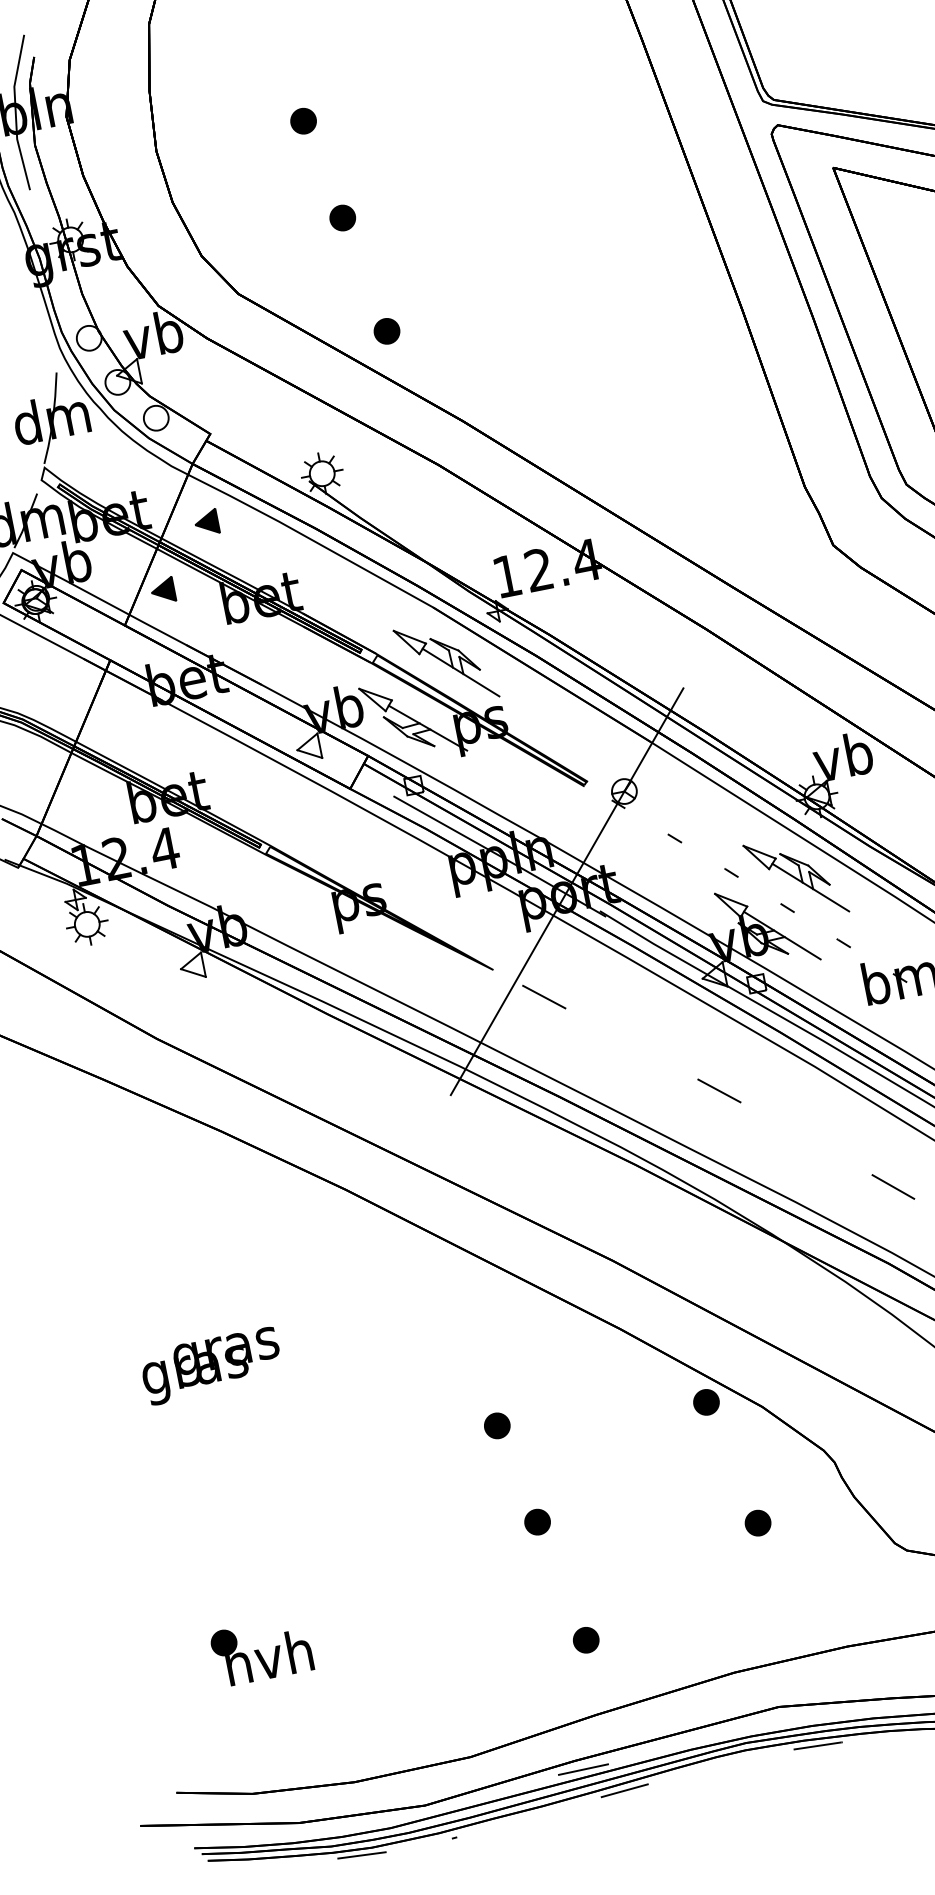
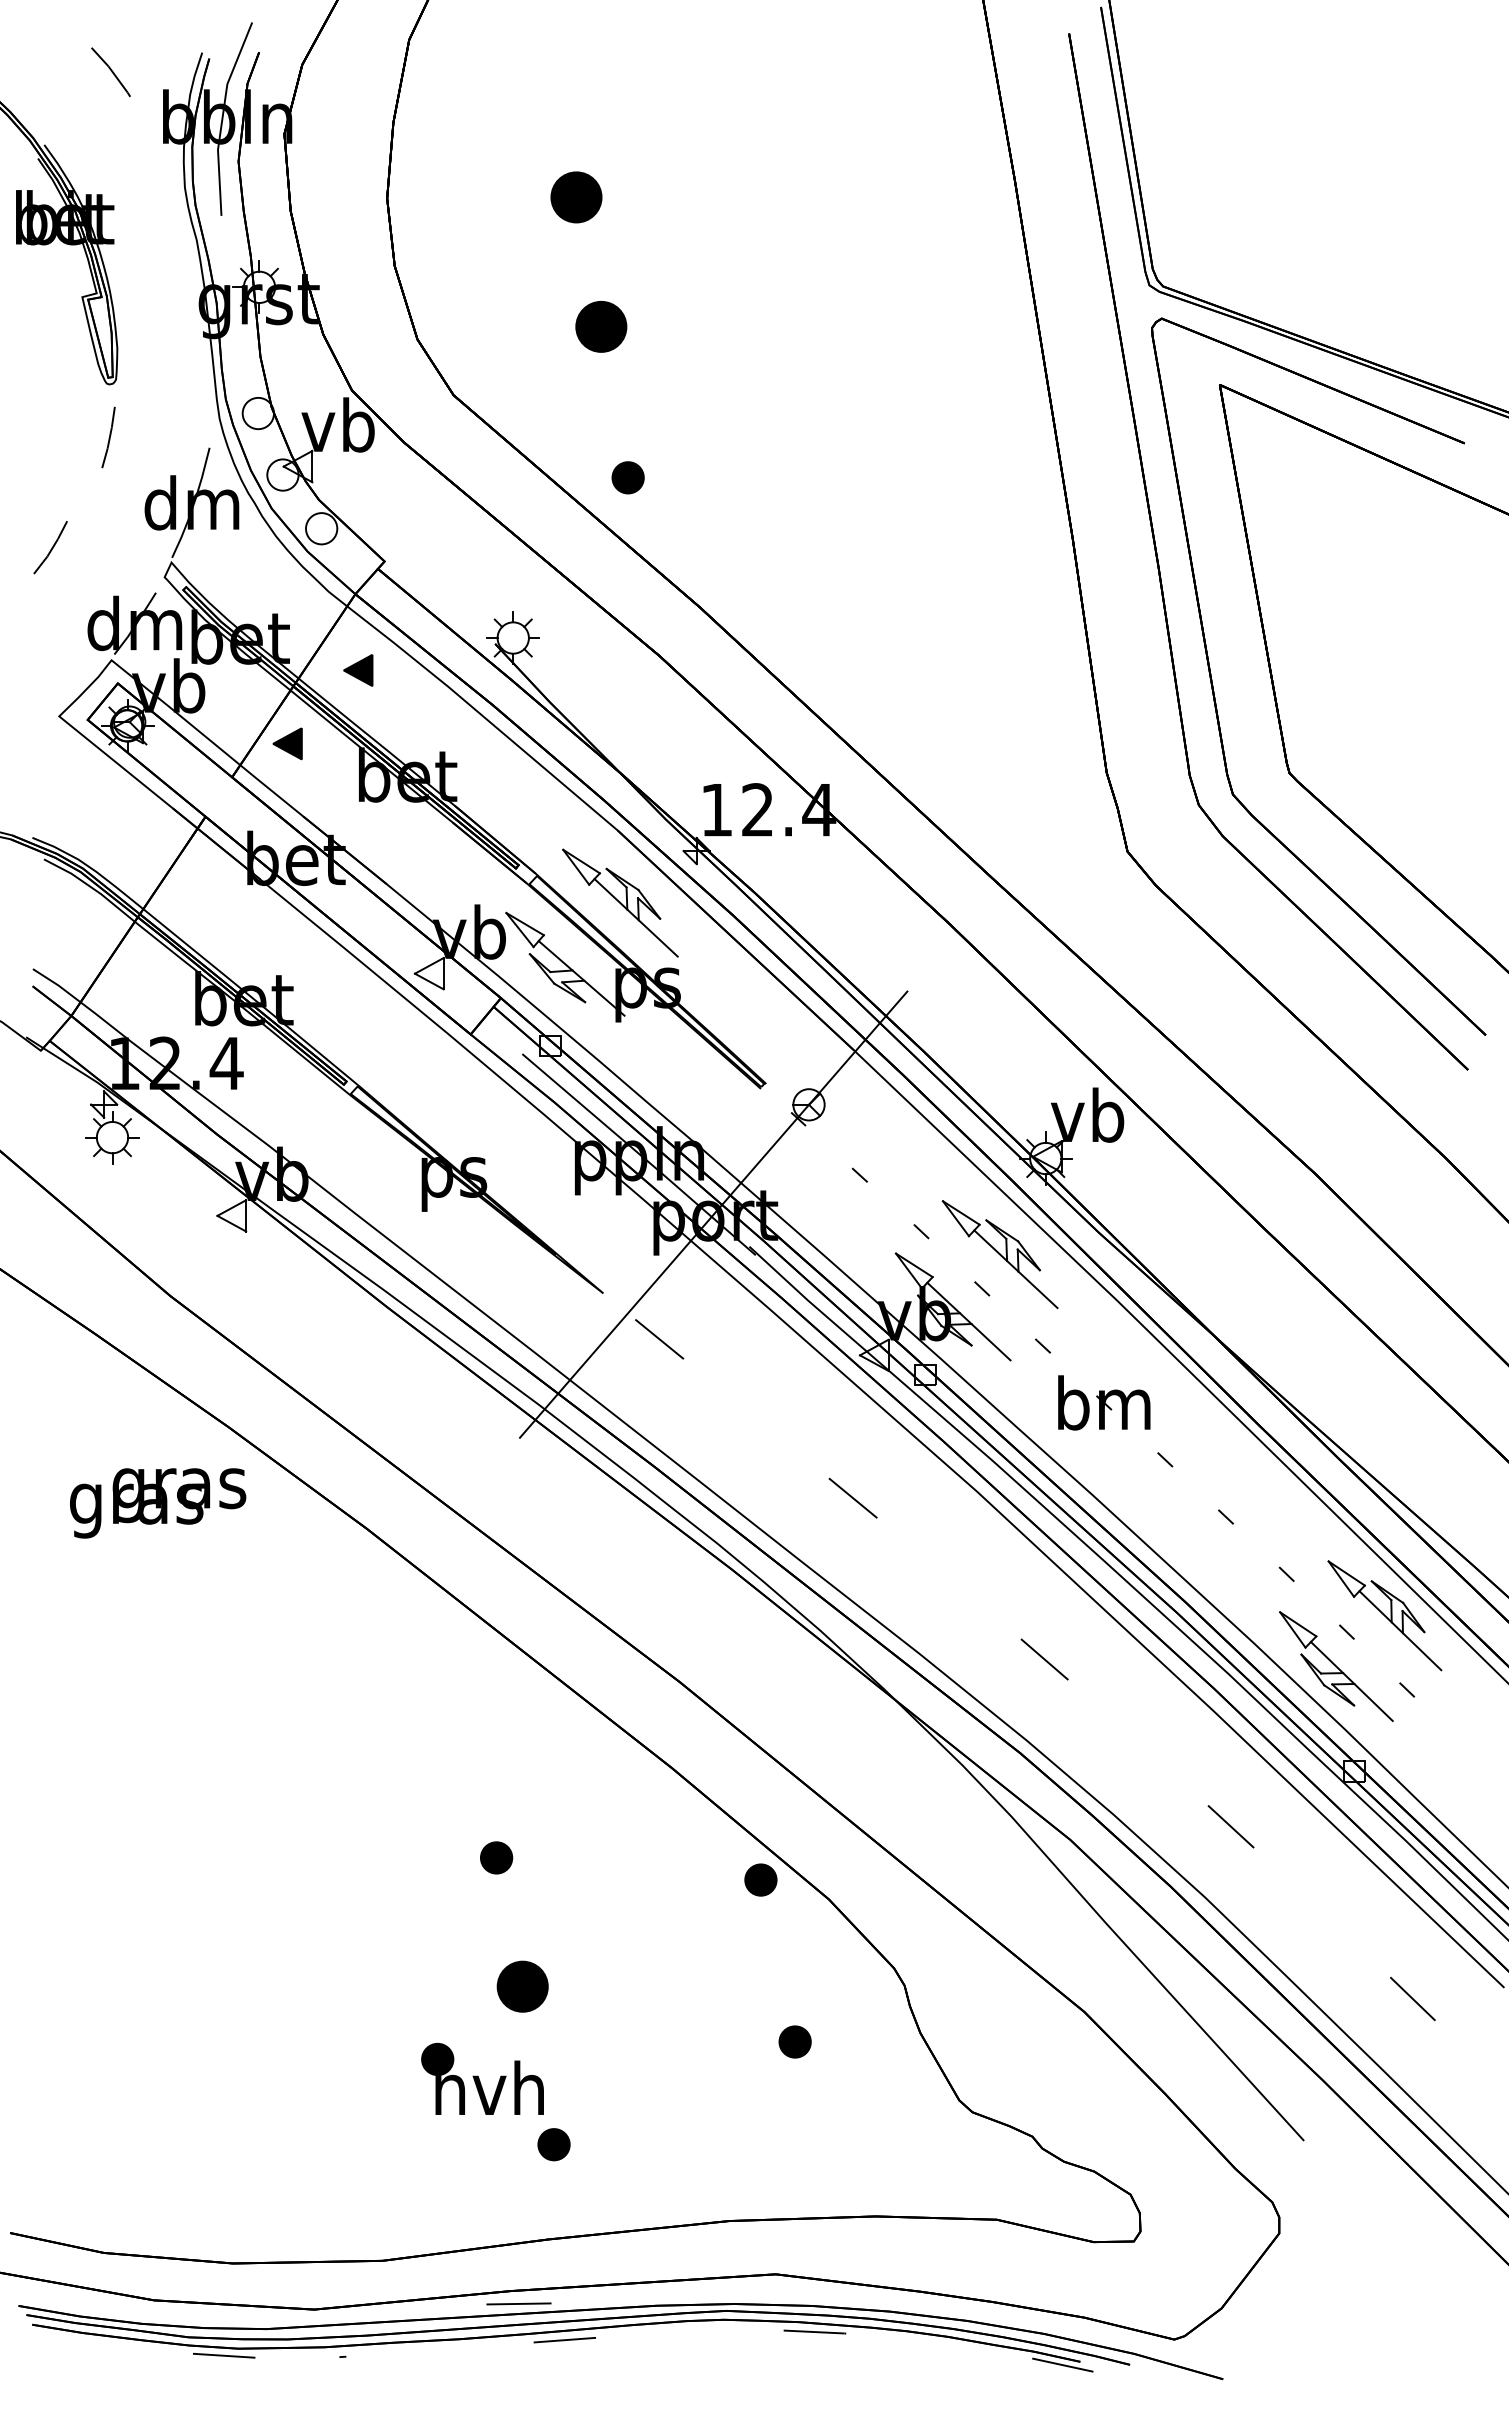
part: (303, 121) -> (576, 197), size x1.6
part: (342, 217) -> (600, 326), size x1.6
text: (212, 1366) -> (158, 1503), moved
part: (537, 1521) -> (522, 1986), size x1.6
part: (261, 1650) -> (482, 2078), moved

